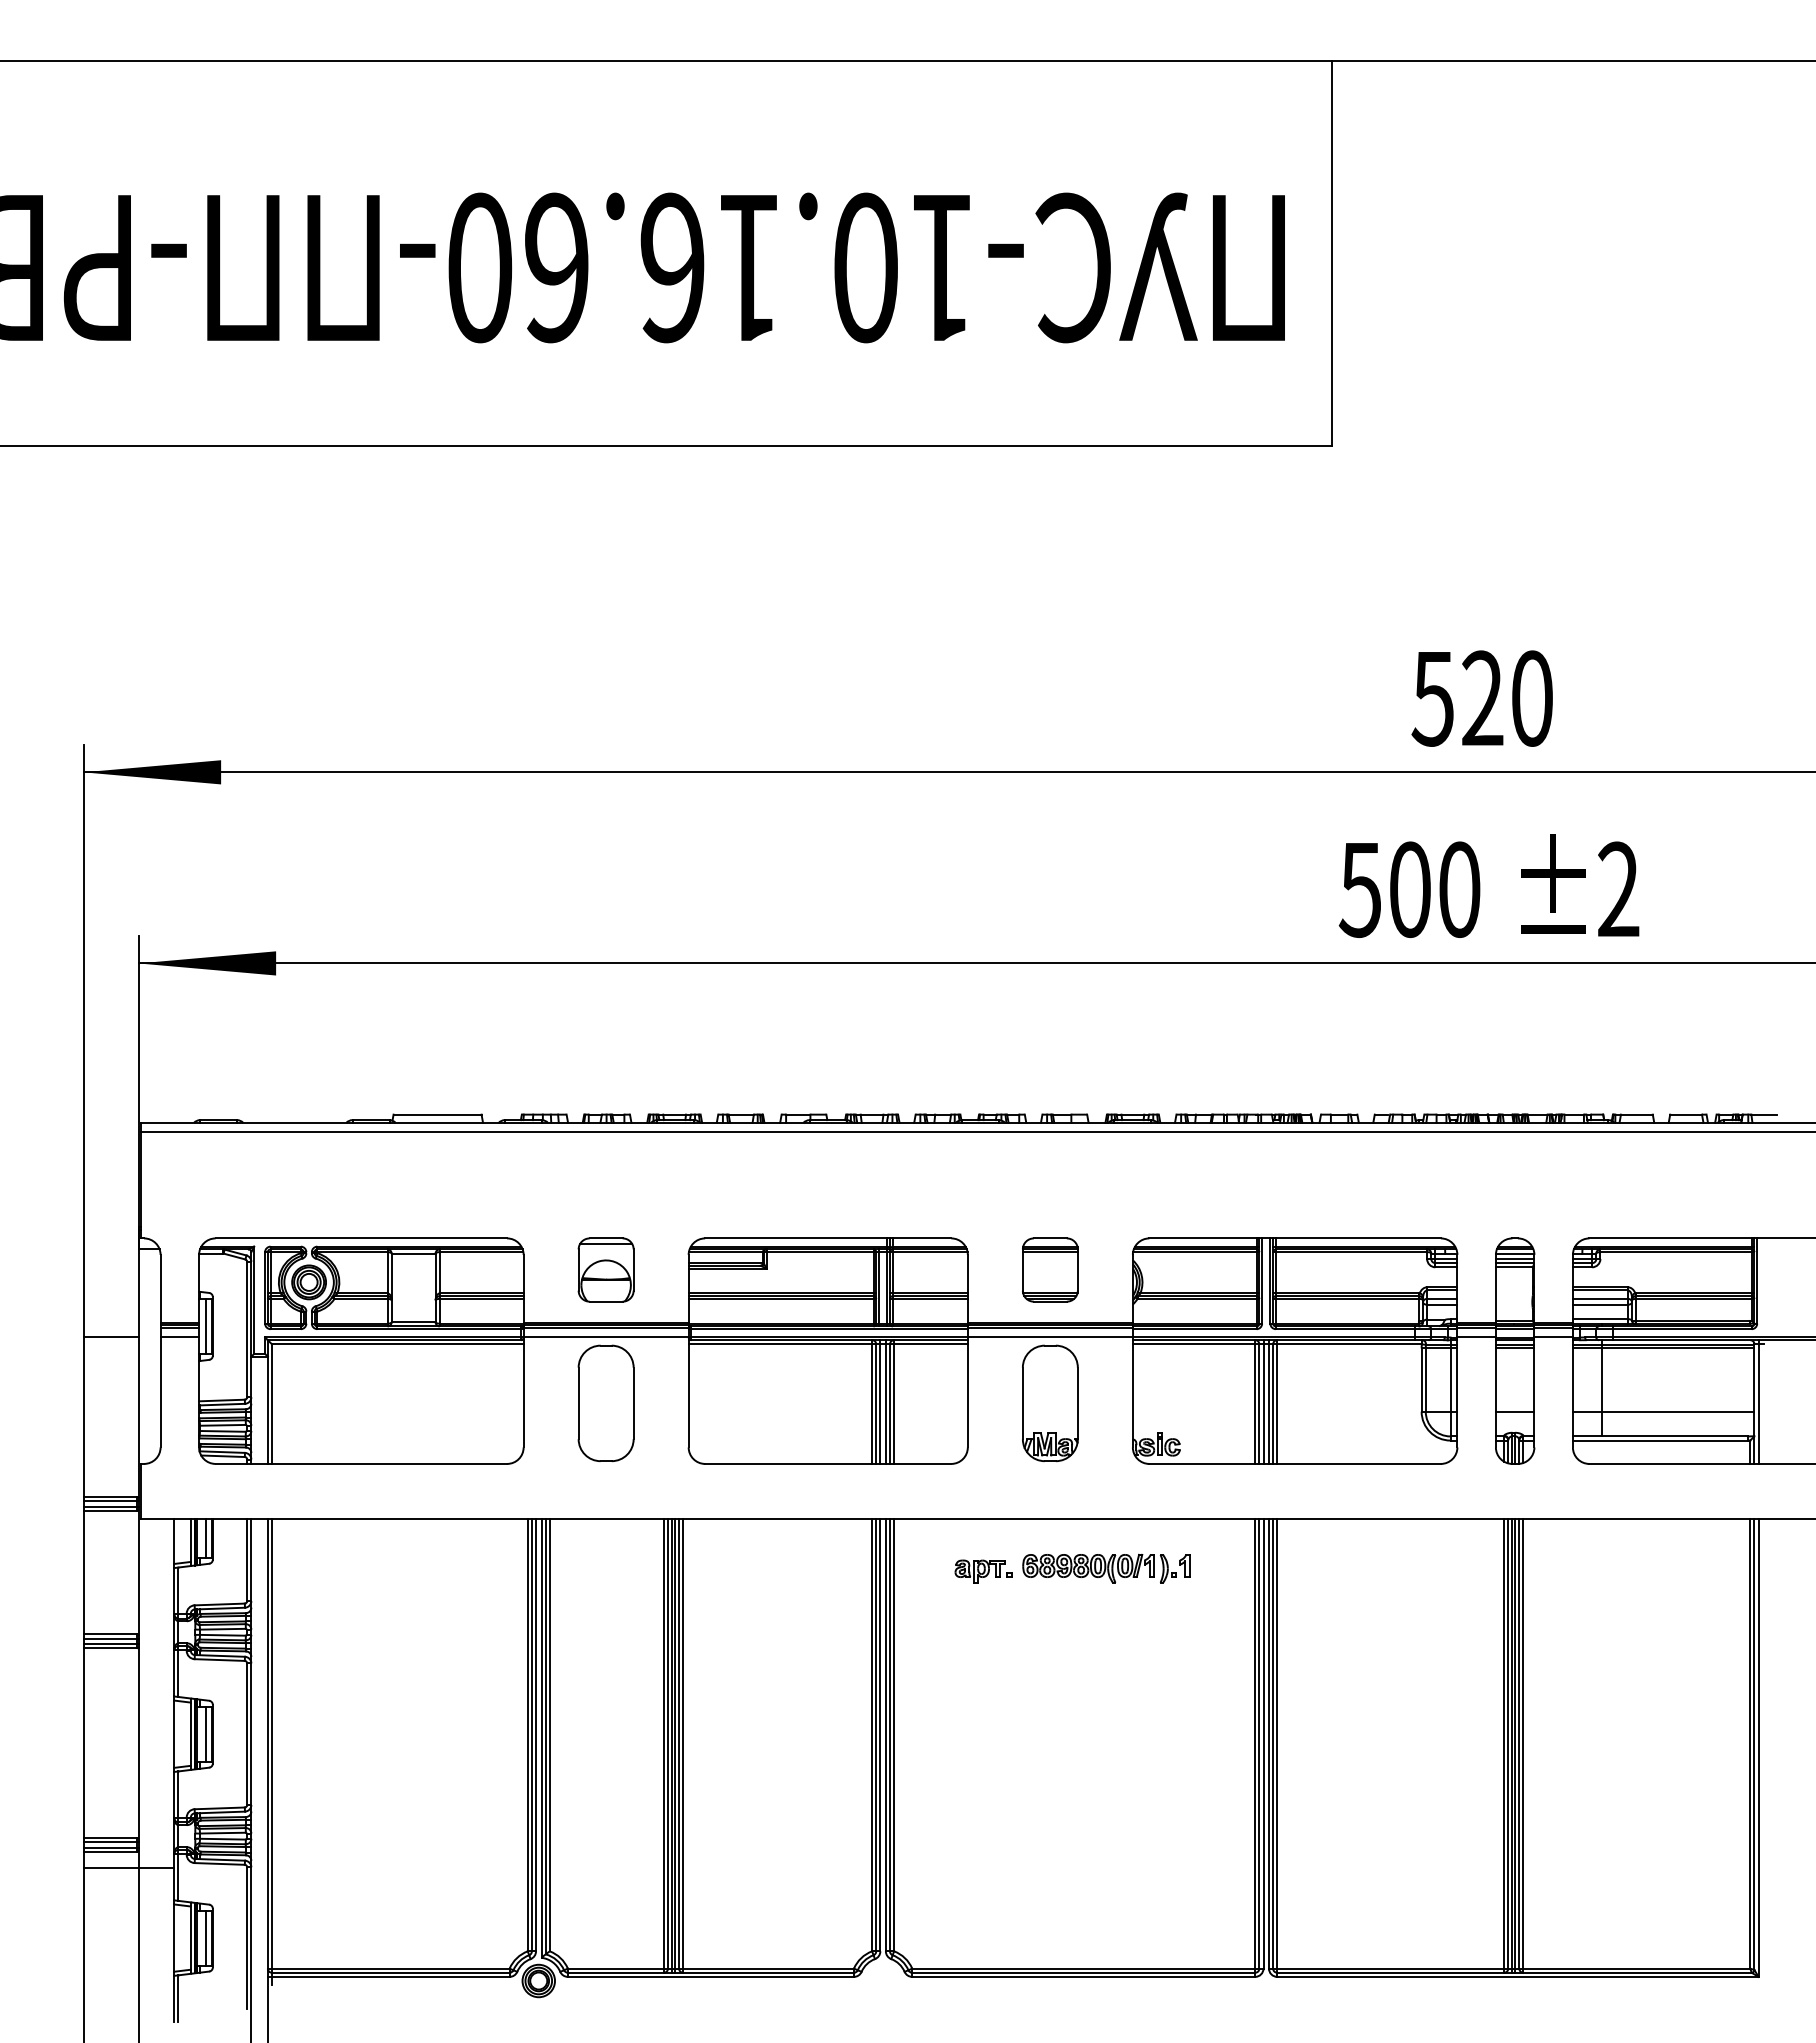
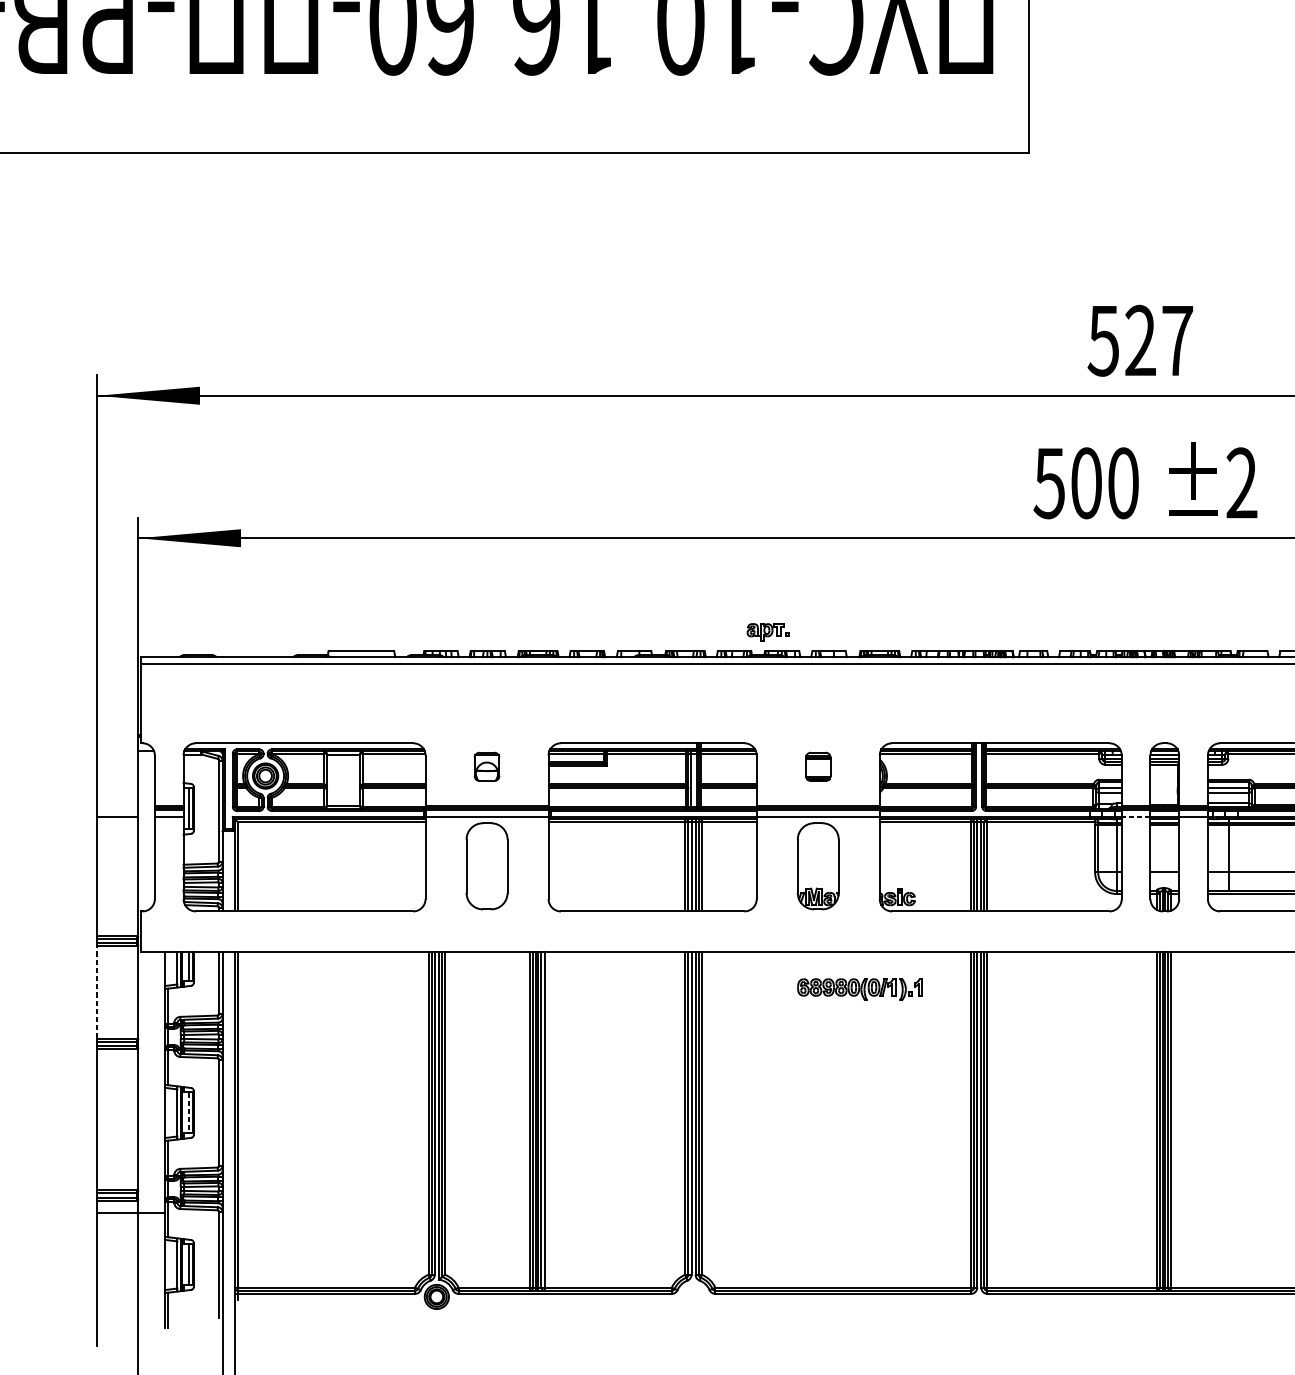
text: (1532, 698) -> (1177, 340), 520 -> 527
part: (605, 1269) -> (486, 766), size x0.6
part: (1050, 1269) -> (818, 766), size x0.6
line: (1476, 1337) -> (1136, 817), solid -> dashed
part: (983, 1571) -> (768, 632), moved
line: (83, 1572) -> (97, 992), solid -> dashed
line: (206, 1734) -> (189, 1113), solid -> dashed

